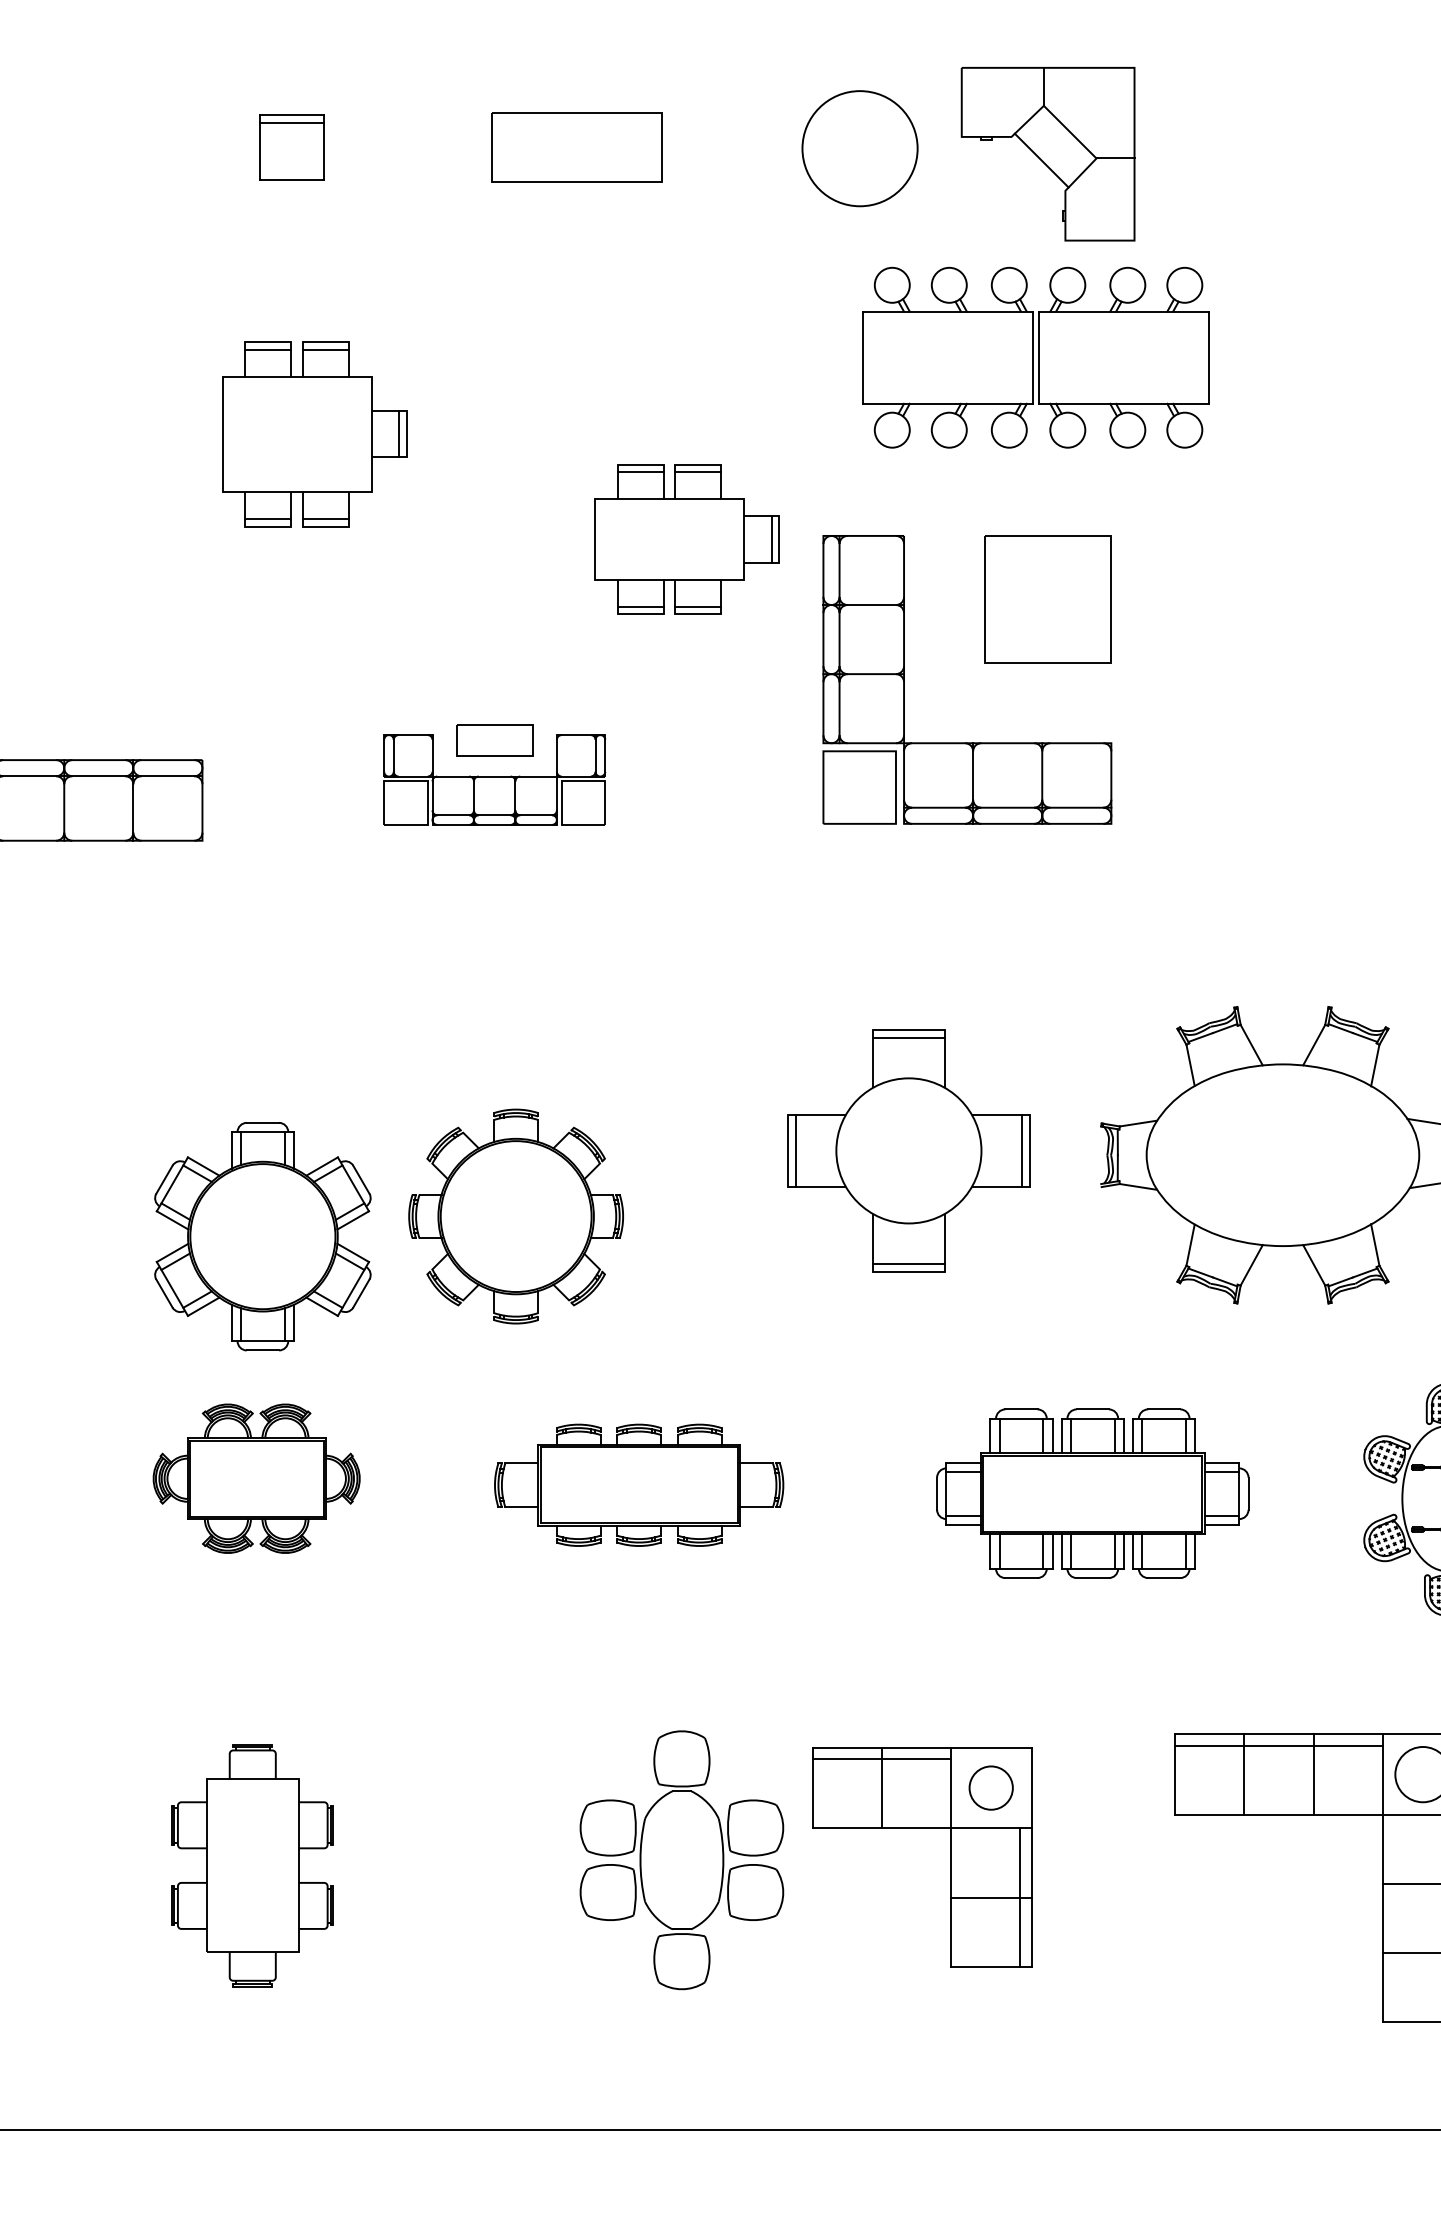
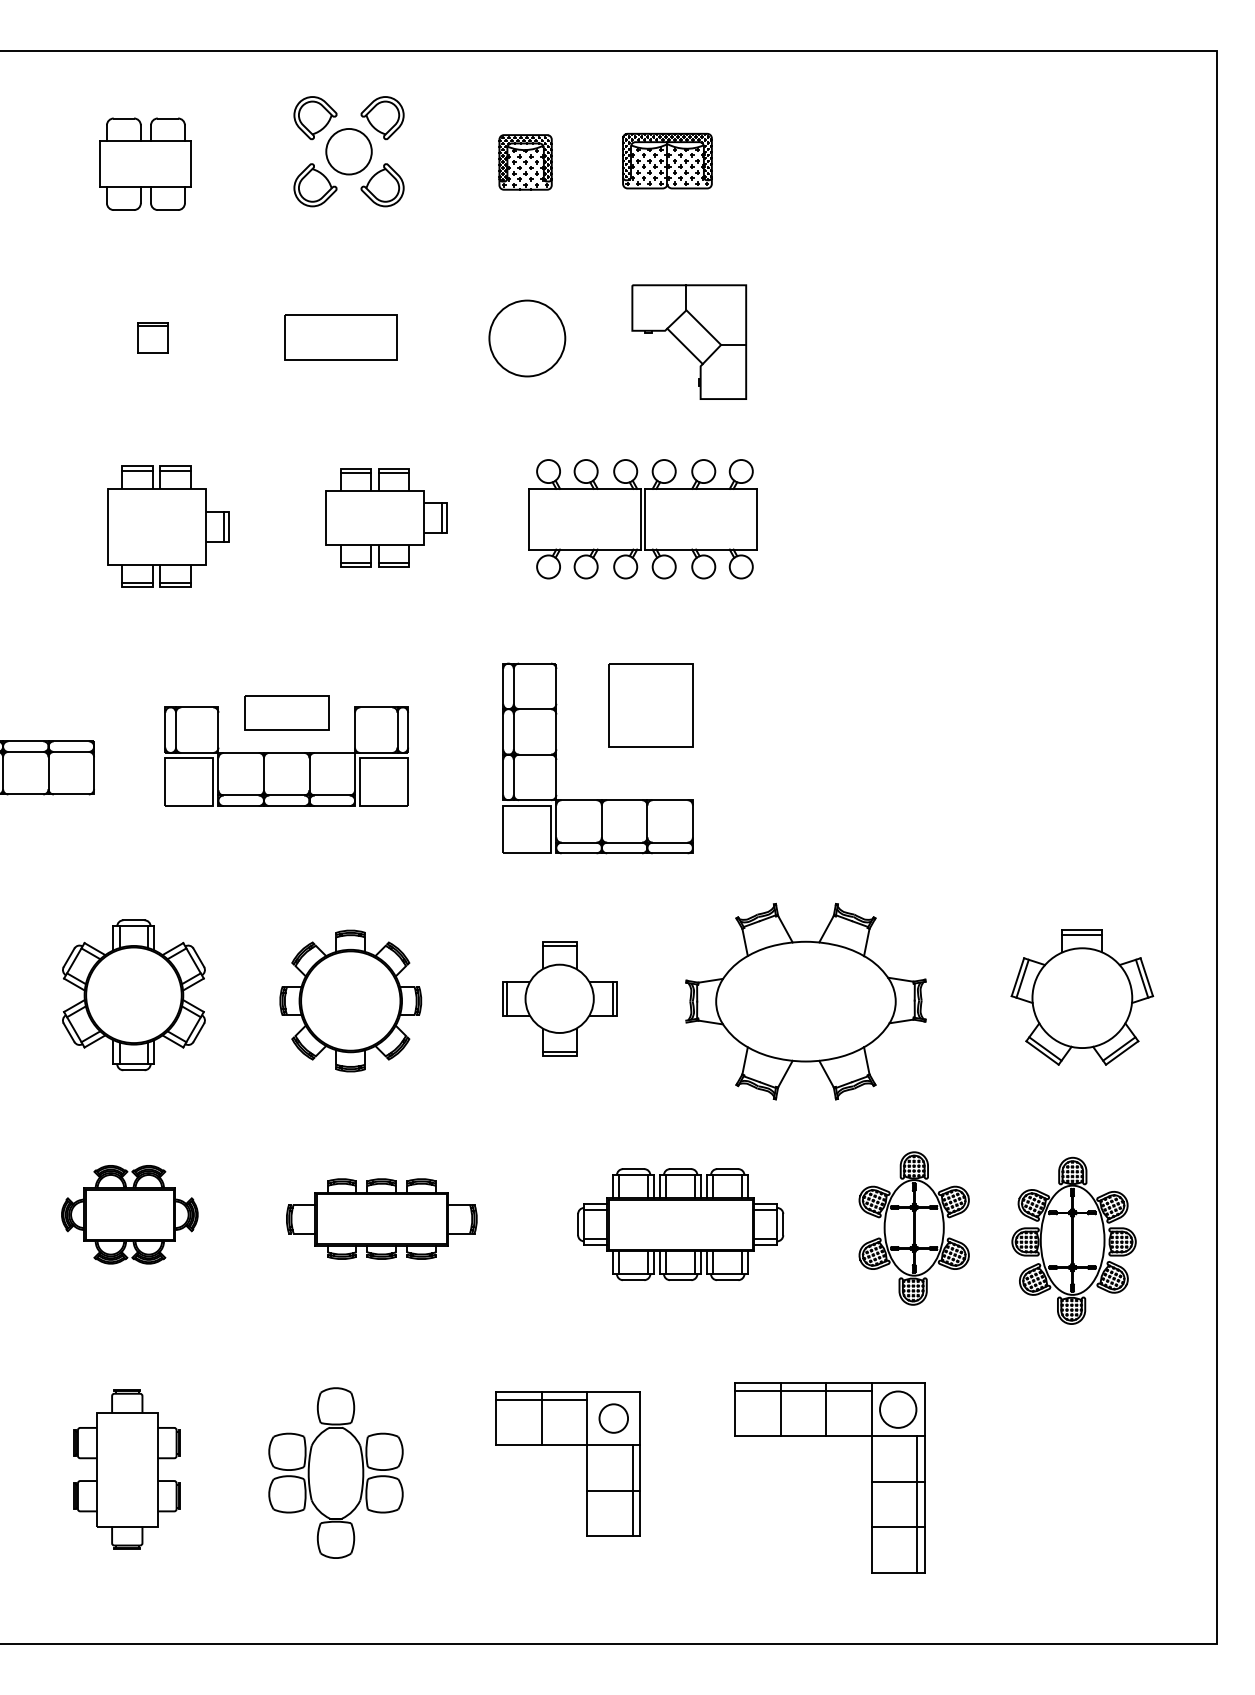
part: (291, 147) -> (152, 337), size x0.71
part: (1048, 153) -> (689, 341), moved
part: (1034, 358) -> (642, 519), moved
part: (687, 538) -> (386, 517), moved
part: (983, 663) -> (608, 747), moved
part: (494, 774) -> (286, 750), size x1.67
part: (908, 1150) -> (559, 998), size x0.71
part: (515, 1215) -> (350, 1000), moved
part: (262, 1236) -> (133, 995), moved
part: (681, 1859) -> (335, 1472), moved

